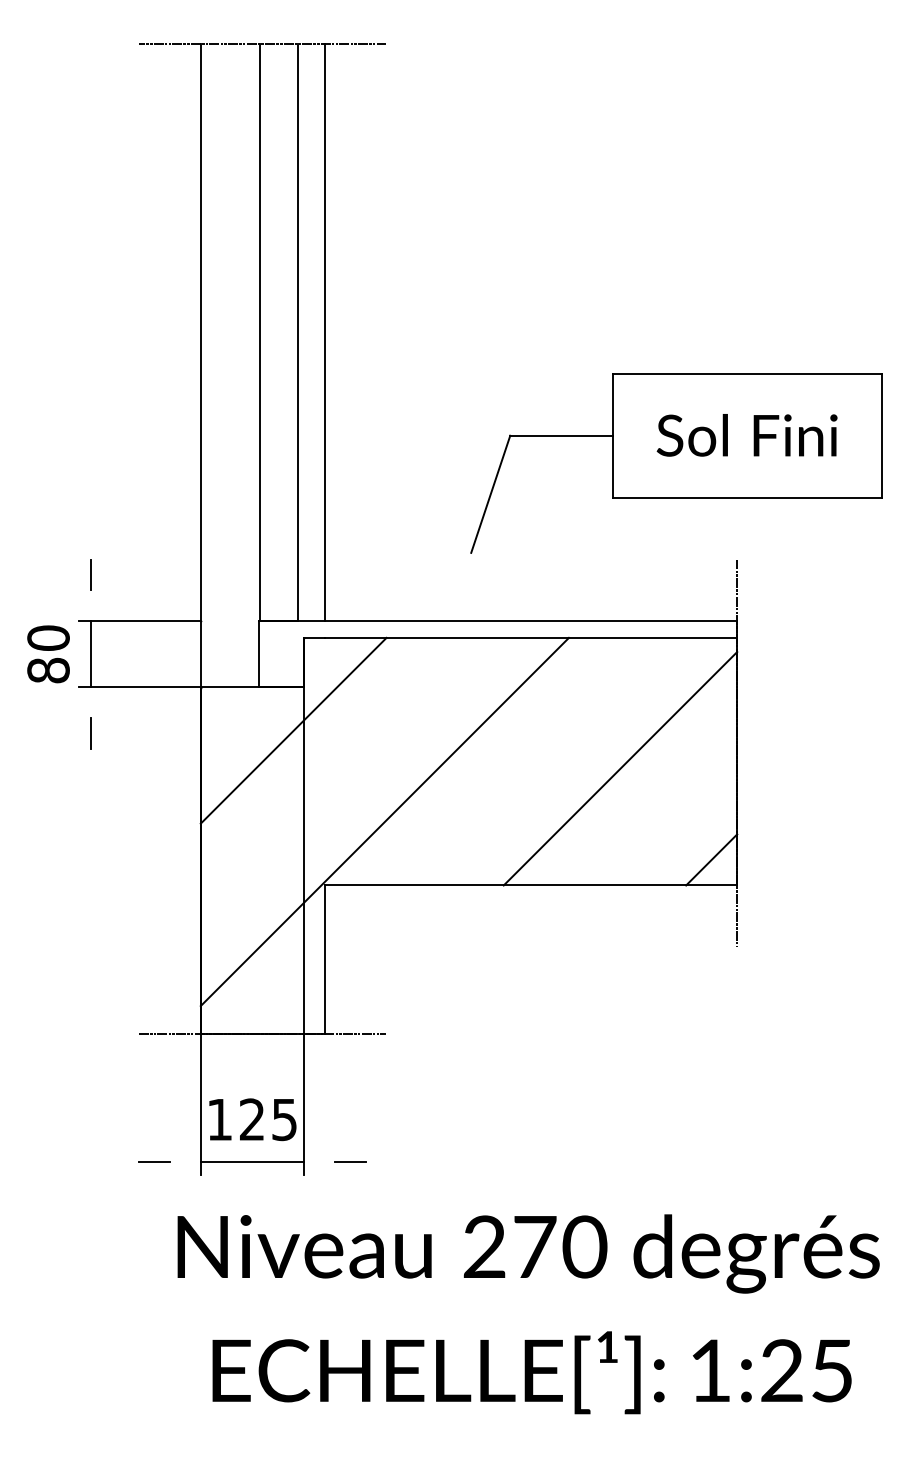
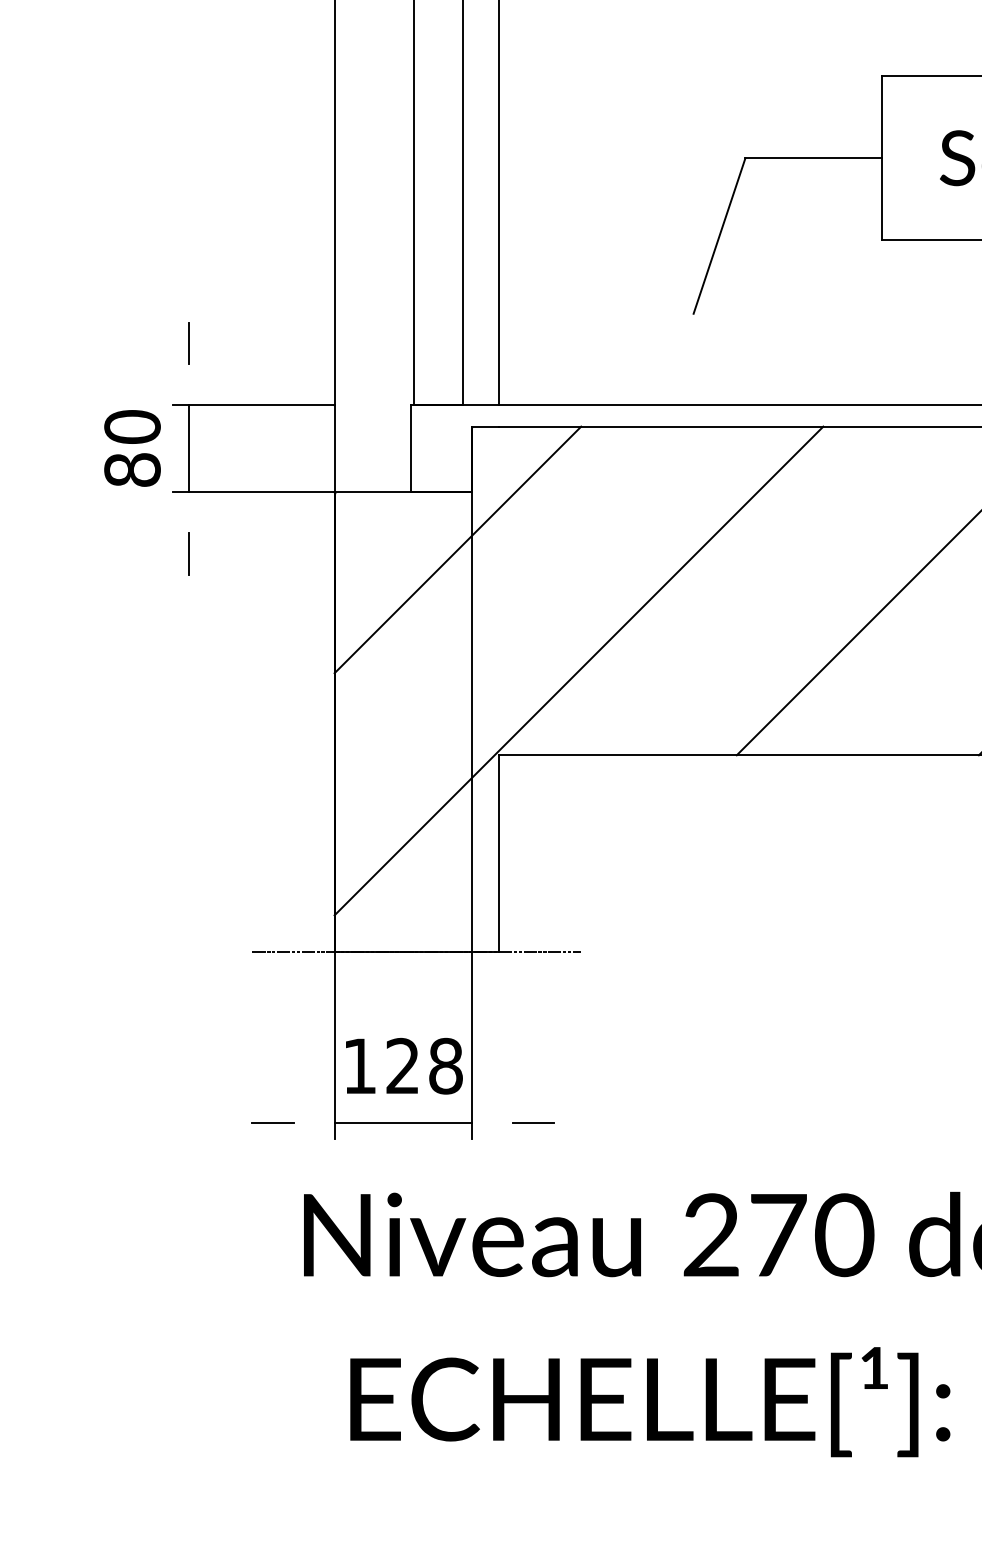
text: (284, 1119) -> (445, 1065), 125 -> 128

